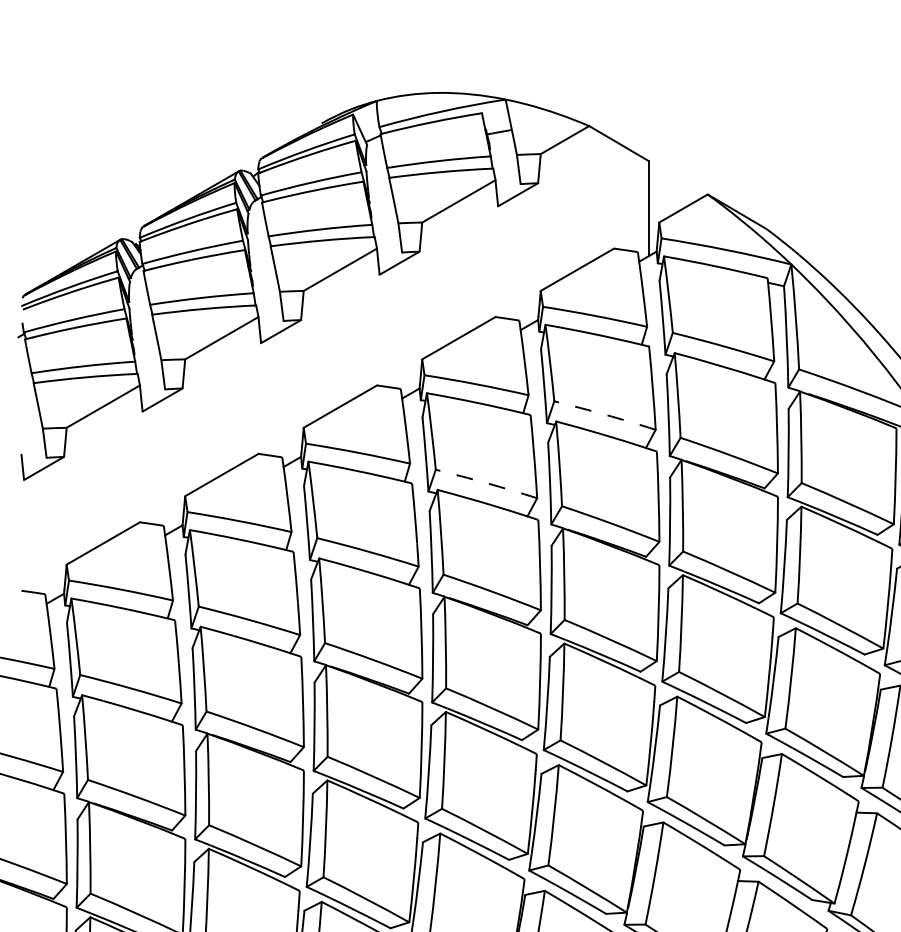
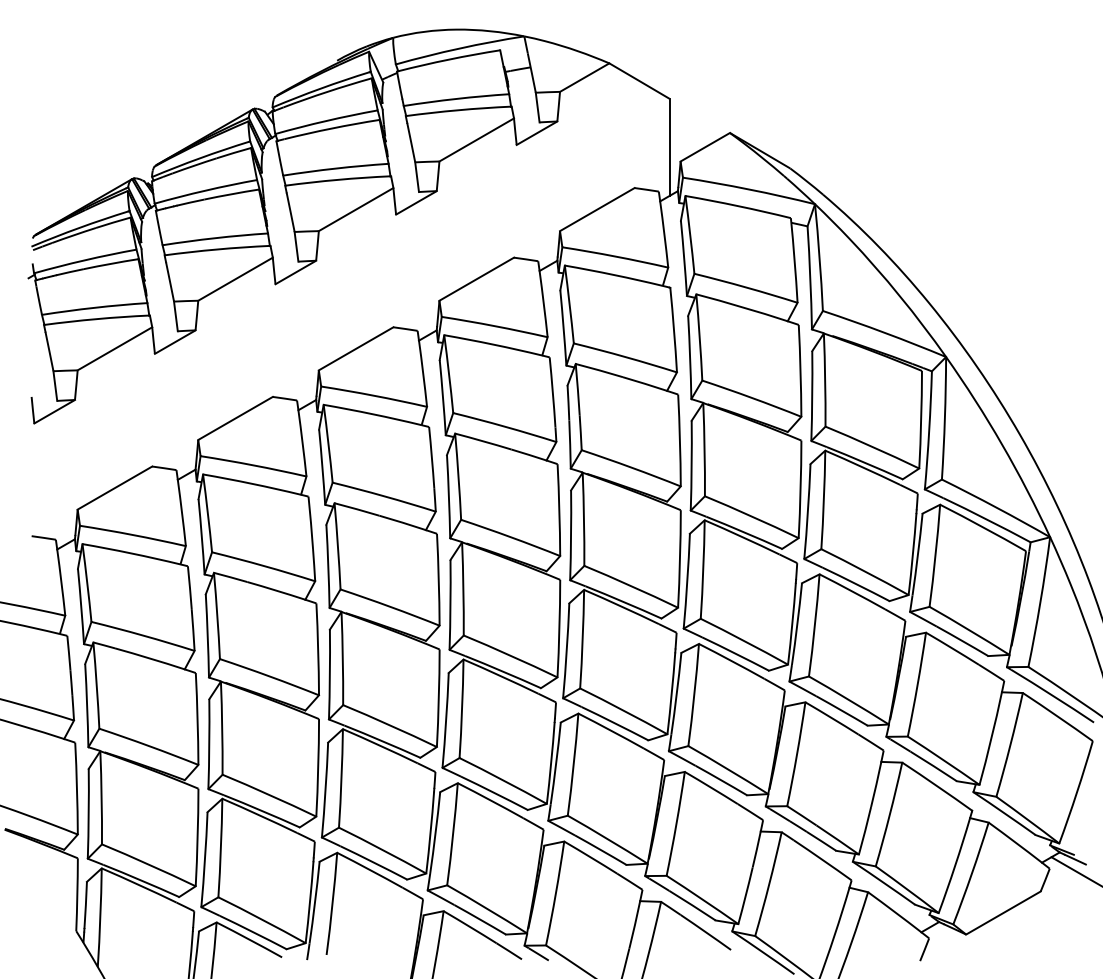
arc: (605, 415) -> (625, 357), dashed -> solid
arc: (487, 482) -> (505, 426), dashed -> solid

